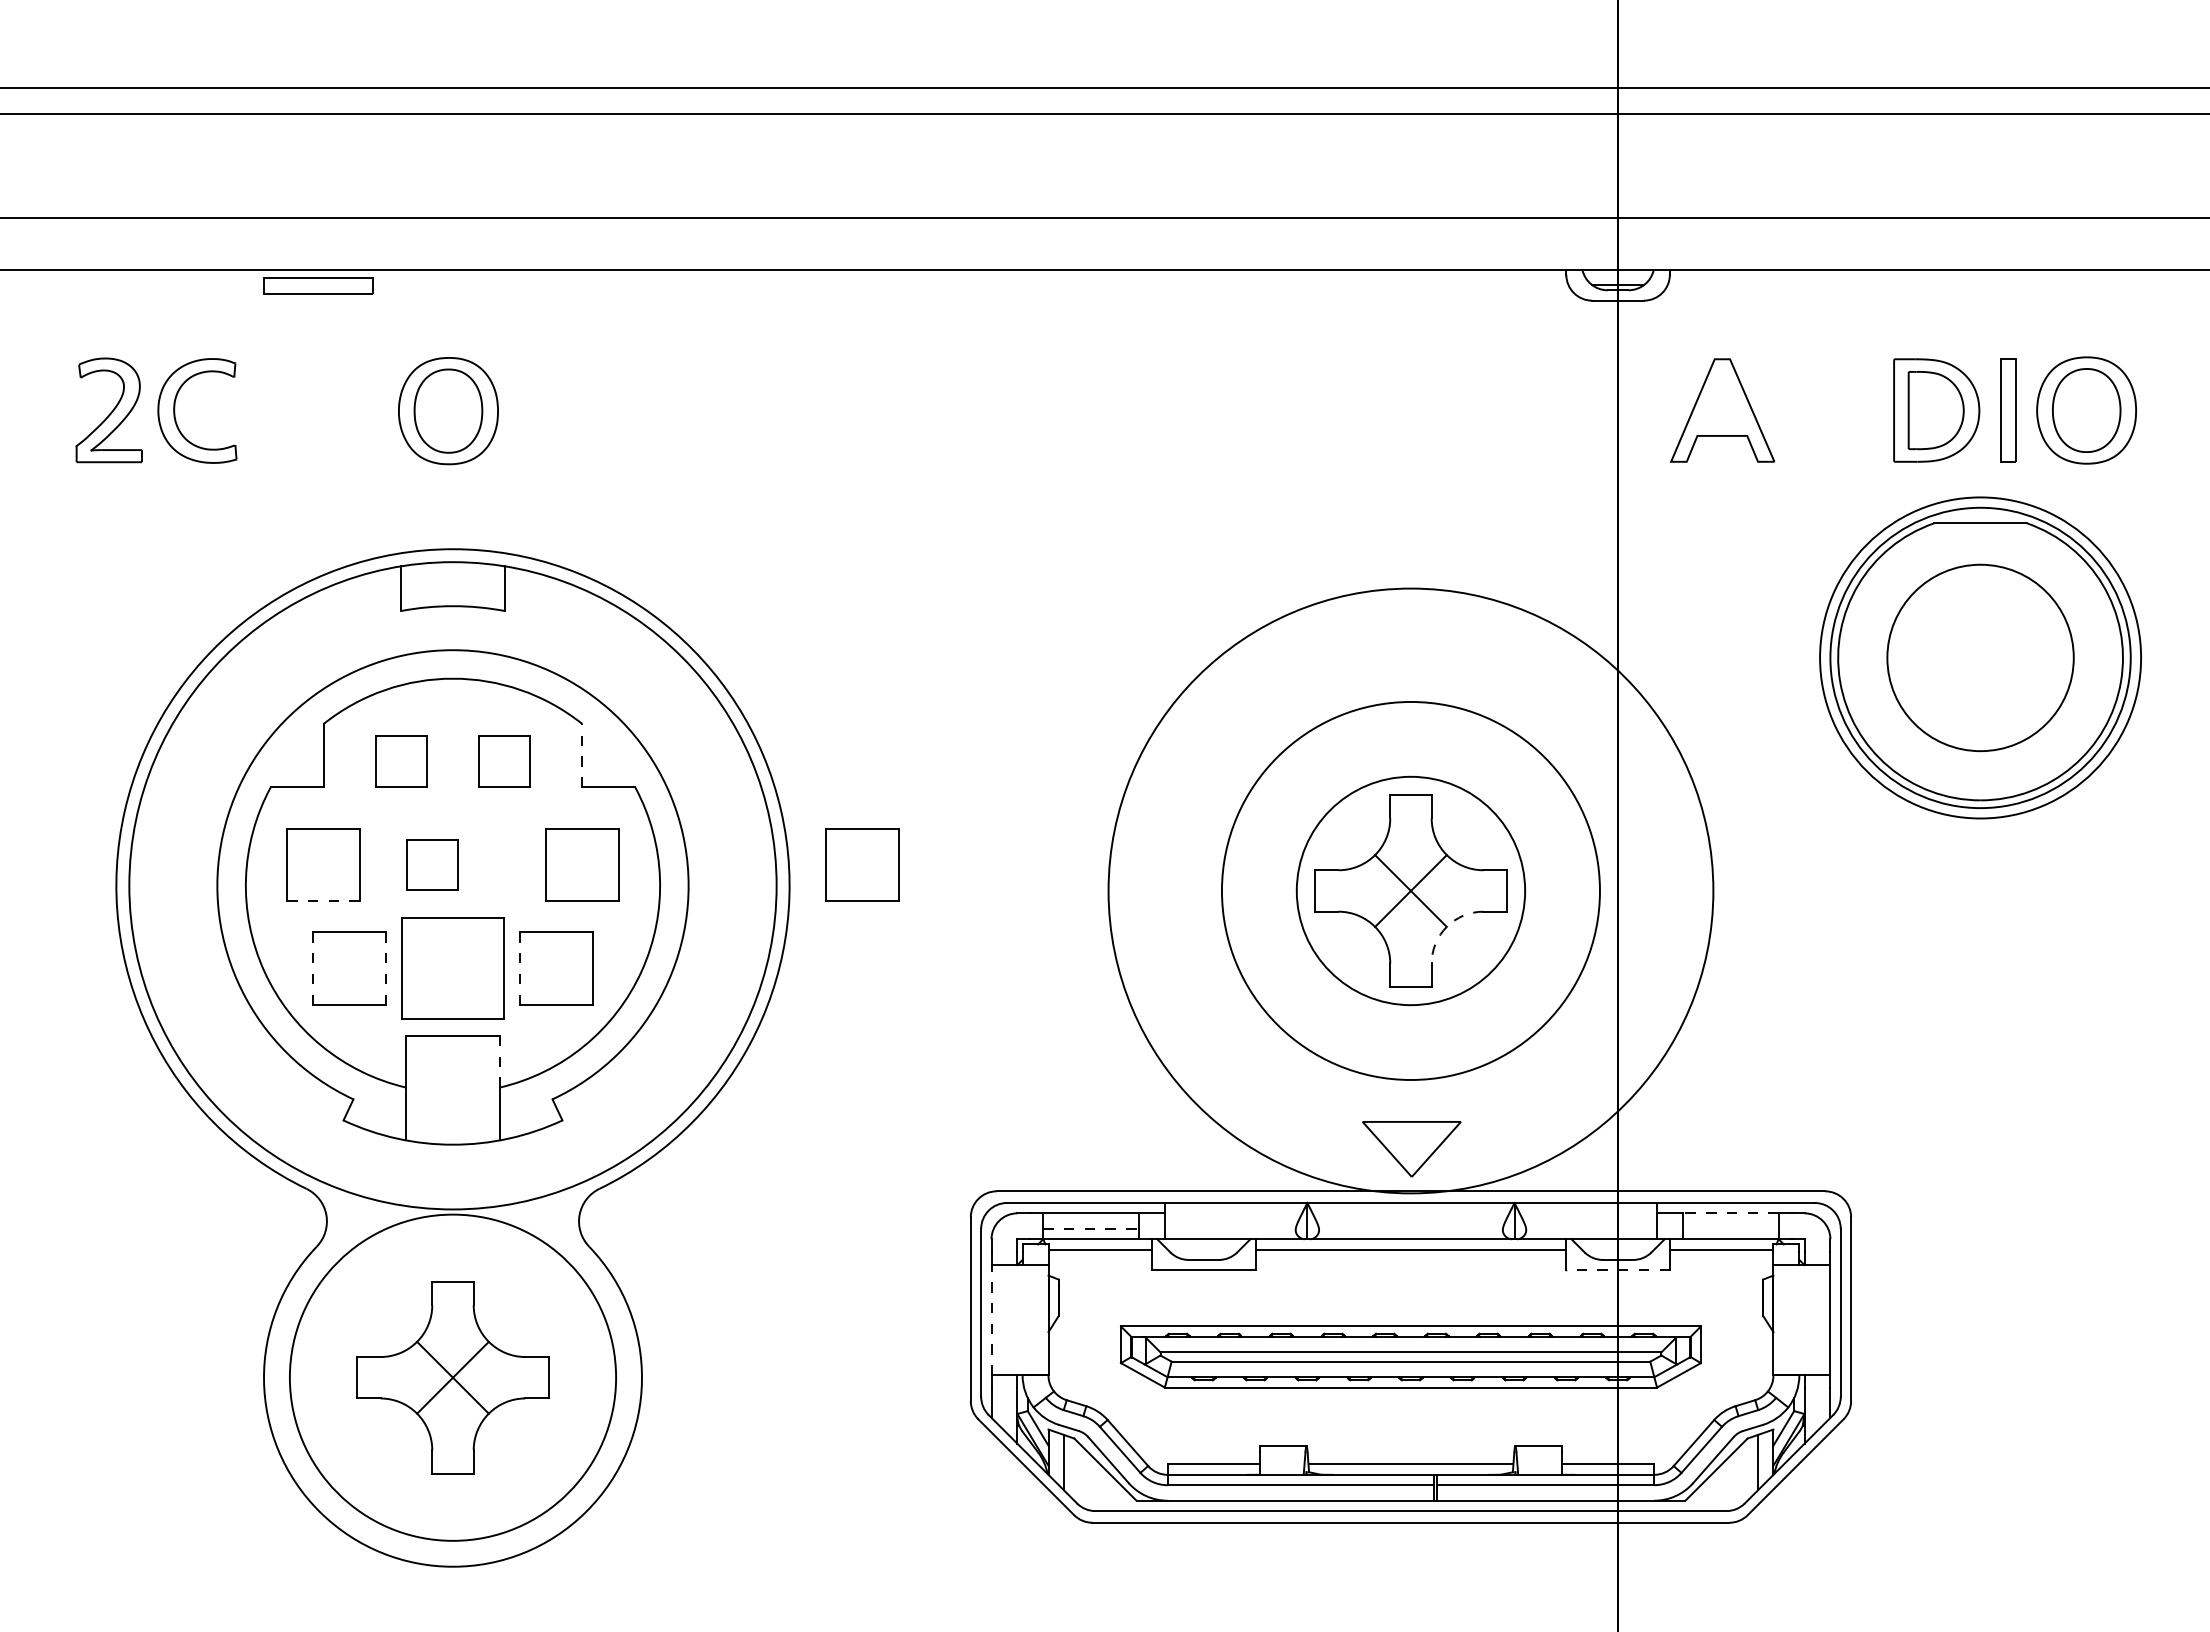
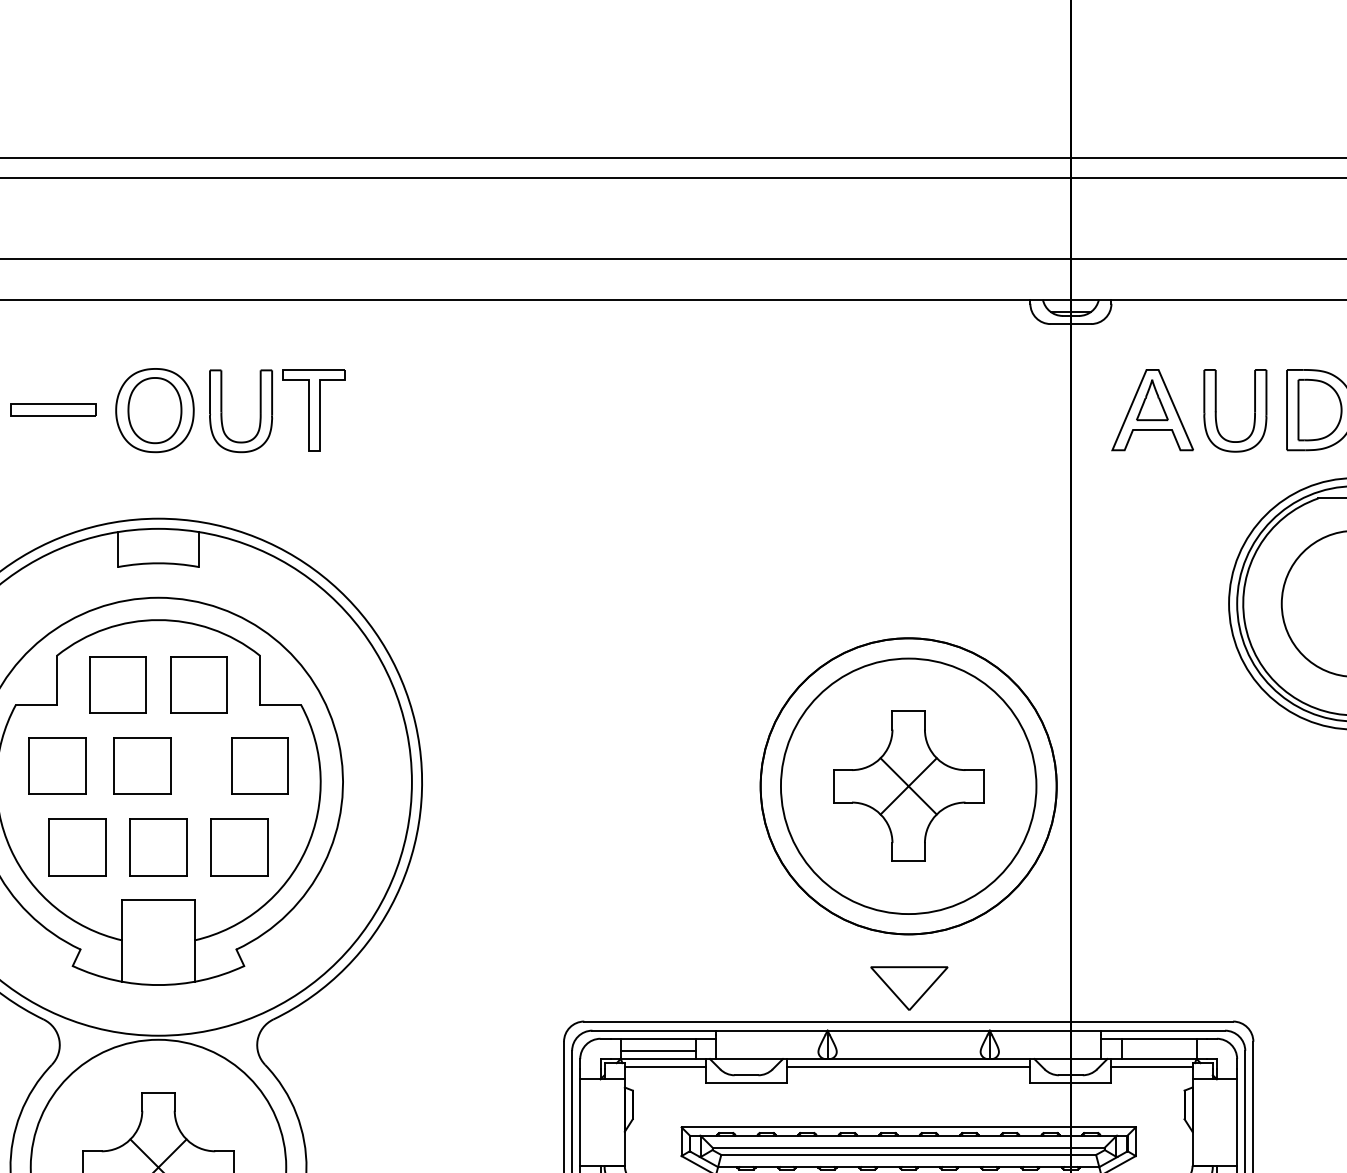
part: (318, 285) -> (53, 410), moved
part: (1721, 397) -> (1151, 399), added
part: (651, 410) -> (313, 410), added
part: (534, 411) -> (222, 410), added
part: (1803, 411) -> (1216, 410), added
line: (582, 755) -> (259, 680), dashed -> solid
part: (400, 761) -> (117, 684), size x1.43
part: (504, 761) -> (198, 684), size x1.43
part: (432, 864) -> (142, 765), size x1.43
part: (862, 864) -> (479, 765), removed
circle: (1410, 890) -> (908, 785), size x0.62
circle: (1410, 890) -> (908, 785), size x1.43
line: (324, 901) -> (57, 794), dashed -> solid
arc: (1446, 926) -> (936, 814), dashed -> solid
line: (385, 968) -> (105, 847), dashed -> solid
part: (452, 968) -> (158, 847), size x0.71
line: (313, 969) -> (49, 847), dashed -> solid
line: (520, 969) -> (211, 847), dashed -> solid
line: (499, 1061) -> (194, 919), dashed -> solid
line: (1730, 1213) -> (1158, 1038), dashed -> solid
line: (1091, 1228) -> (658, 1050), dashed -> solid
line: (1618, 1270) -> (1071, 1083), dashed -> solid
line: (991, 1319) -> (580, 1121), dashed -> solid

